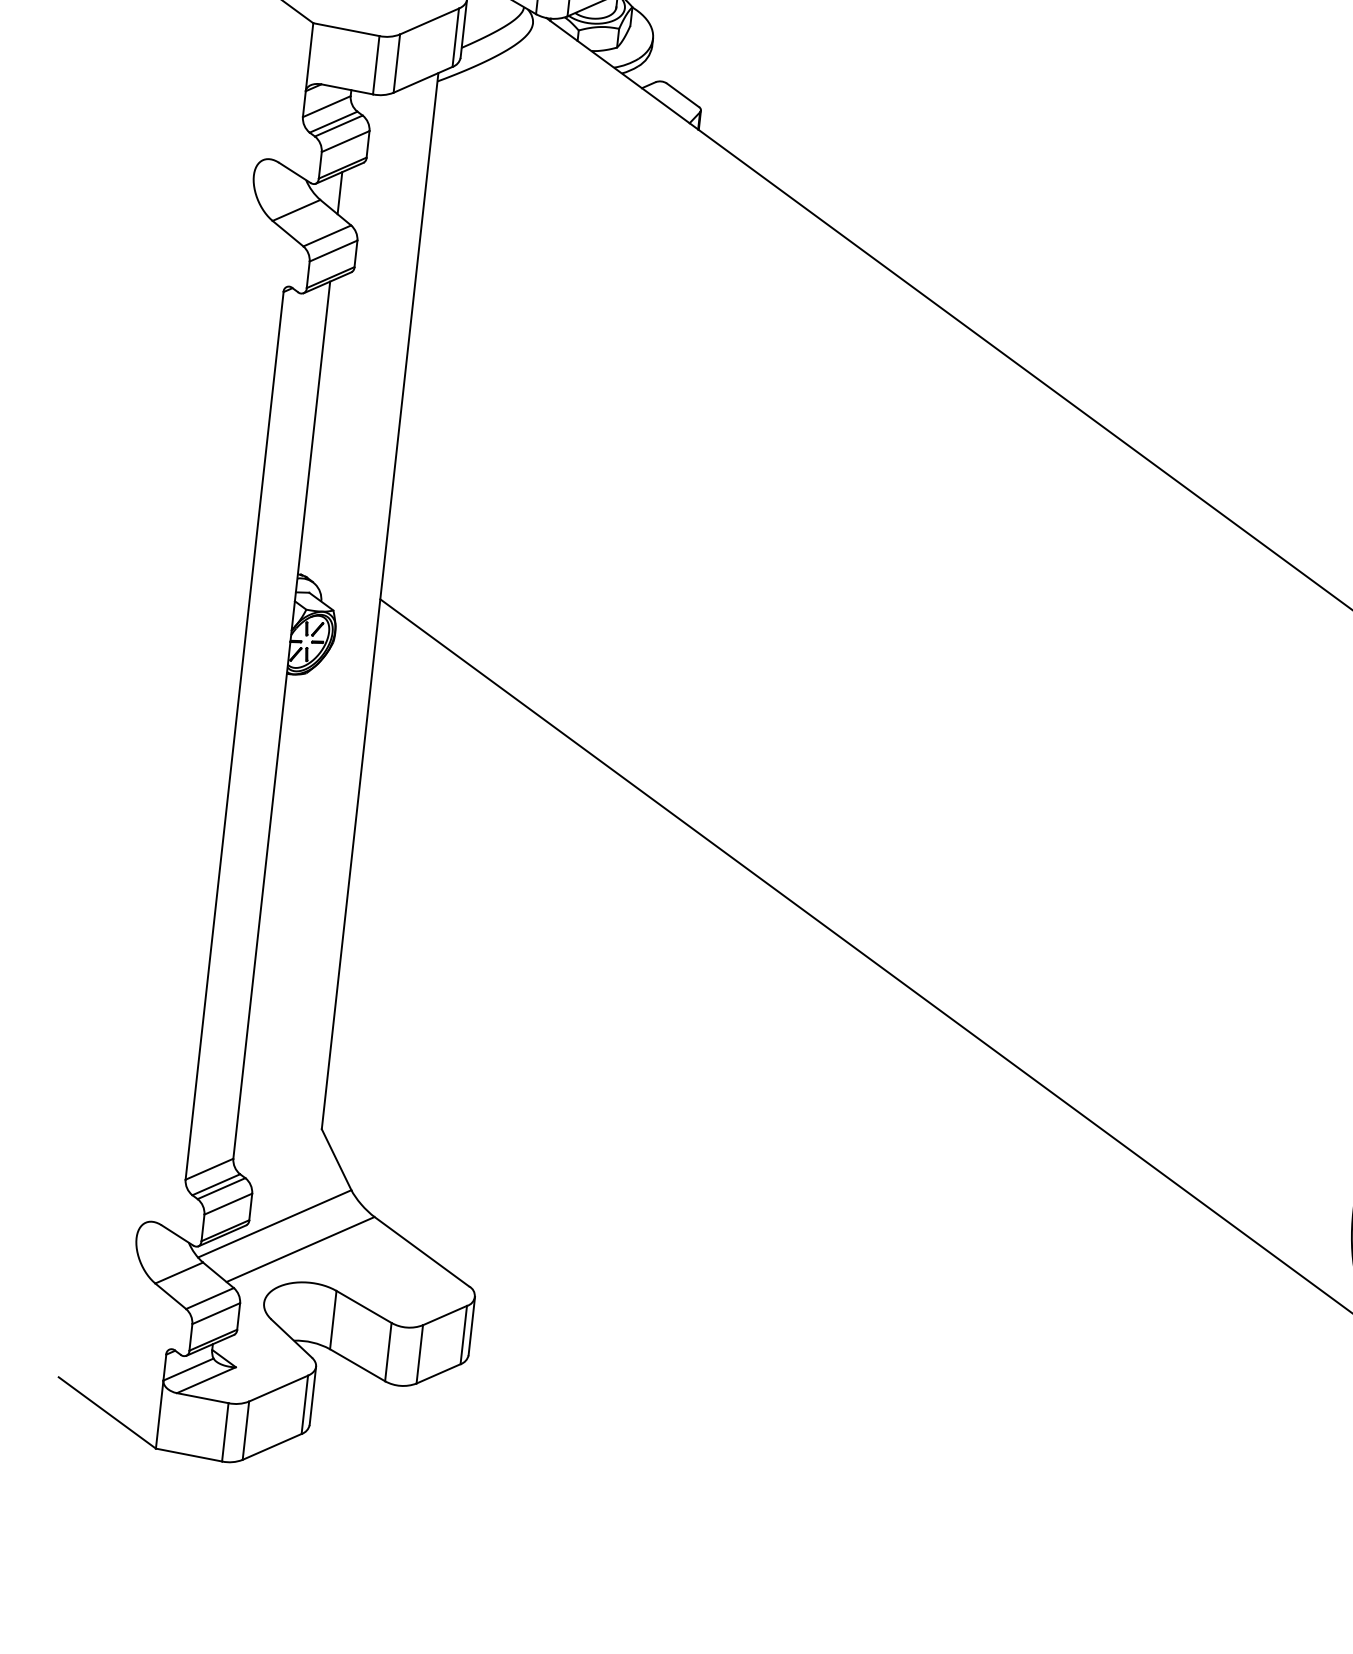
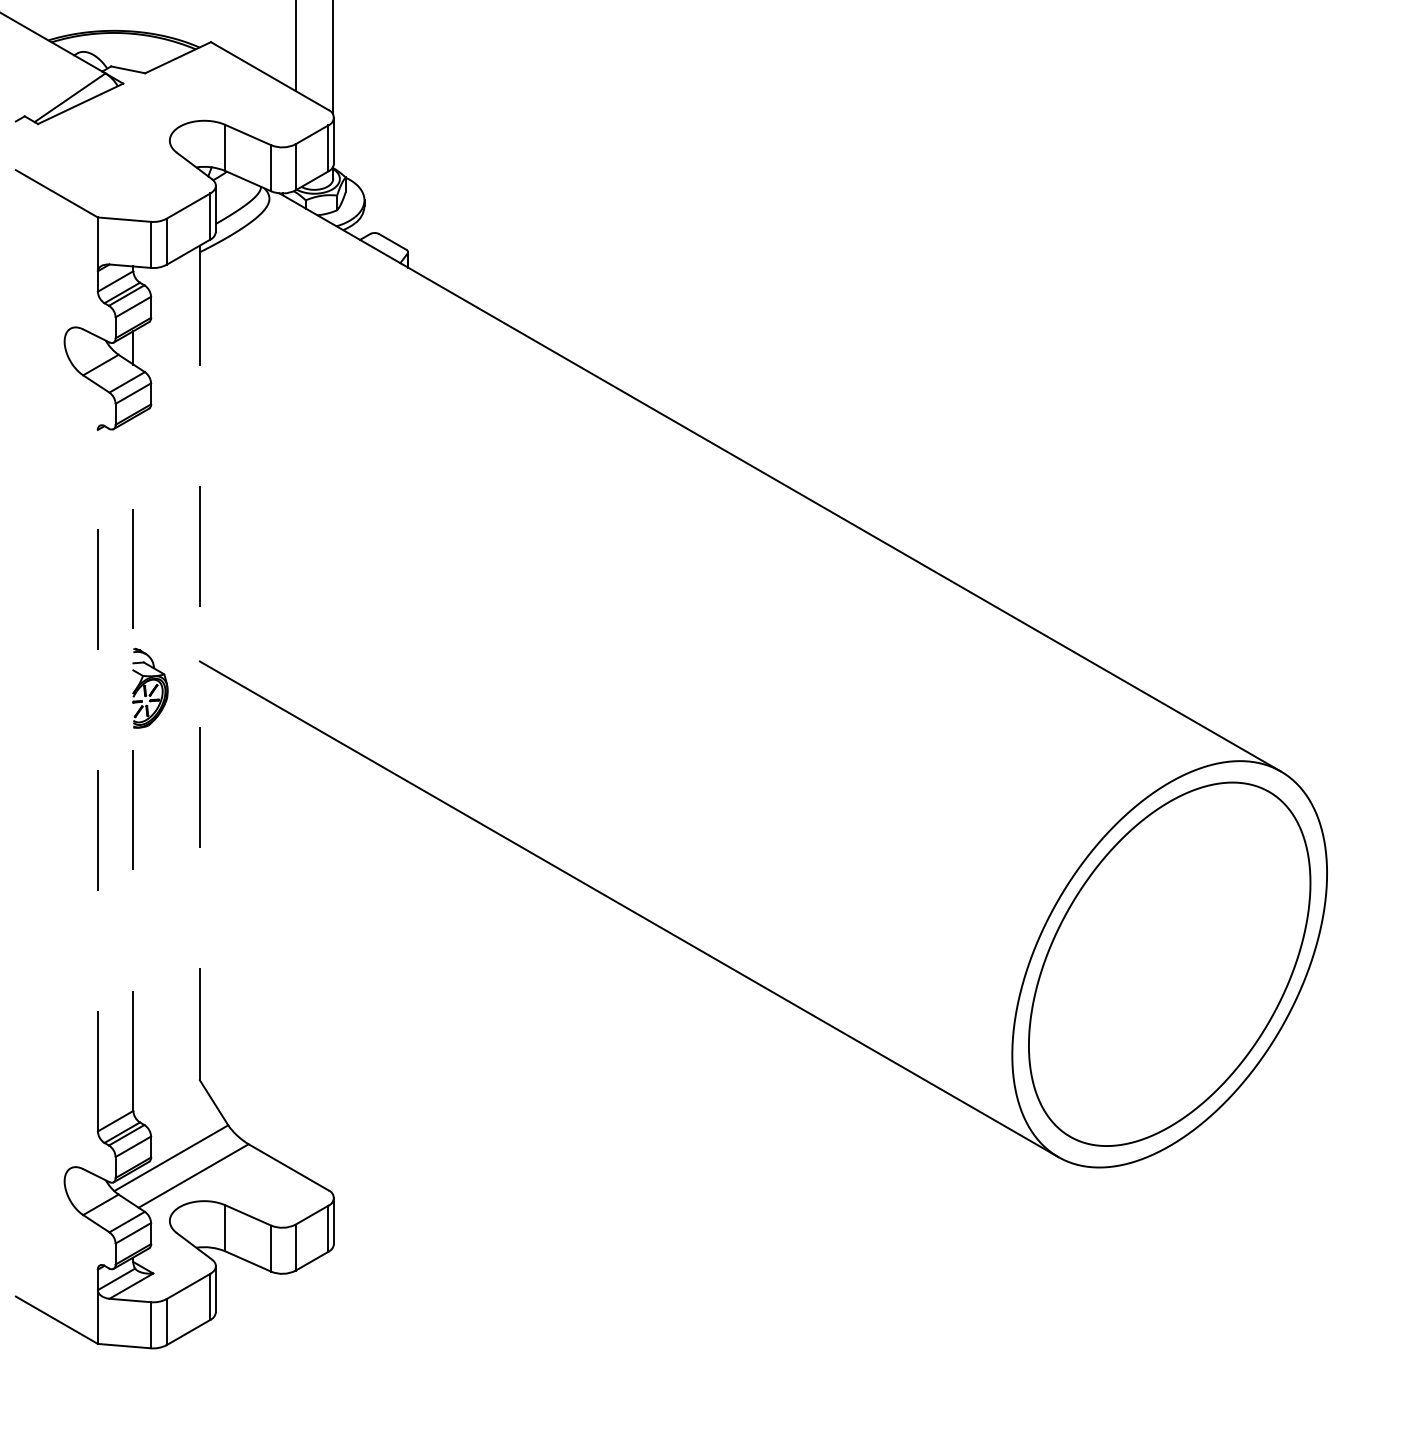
line: (379, 601) -> (199, 663), solid -> dashed
line: (281, 720) -> (133, 764), solid -> dashed
line: (234, 735) -> (97, 780), solid -> dashed

